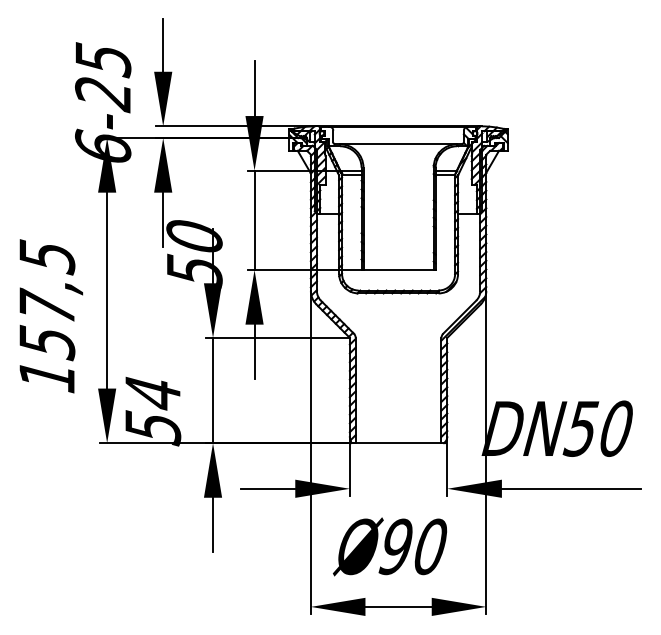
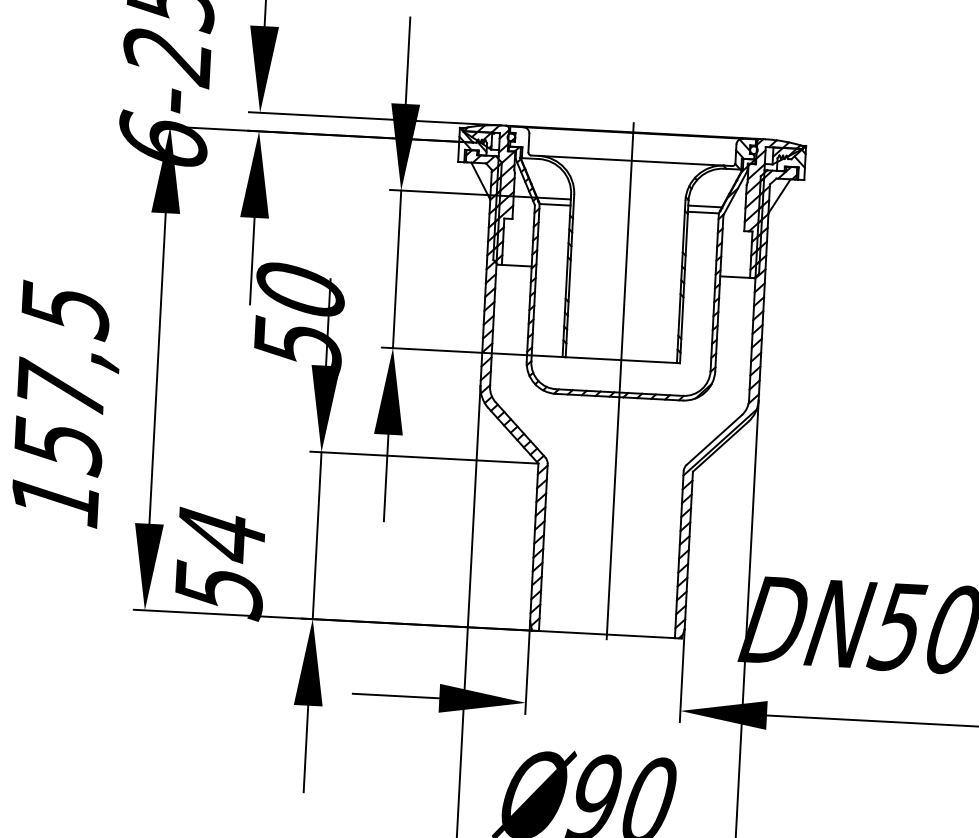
line: (398, 283) -> (620, 381), added

